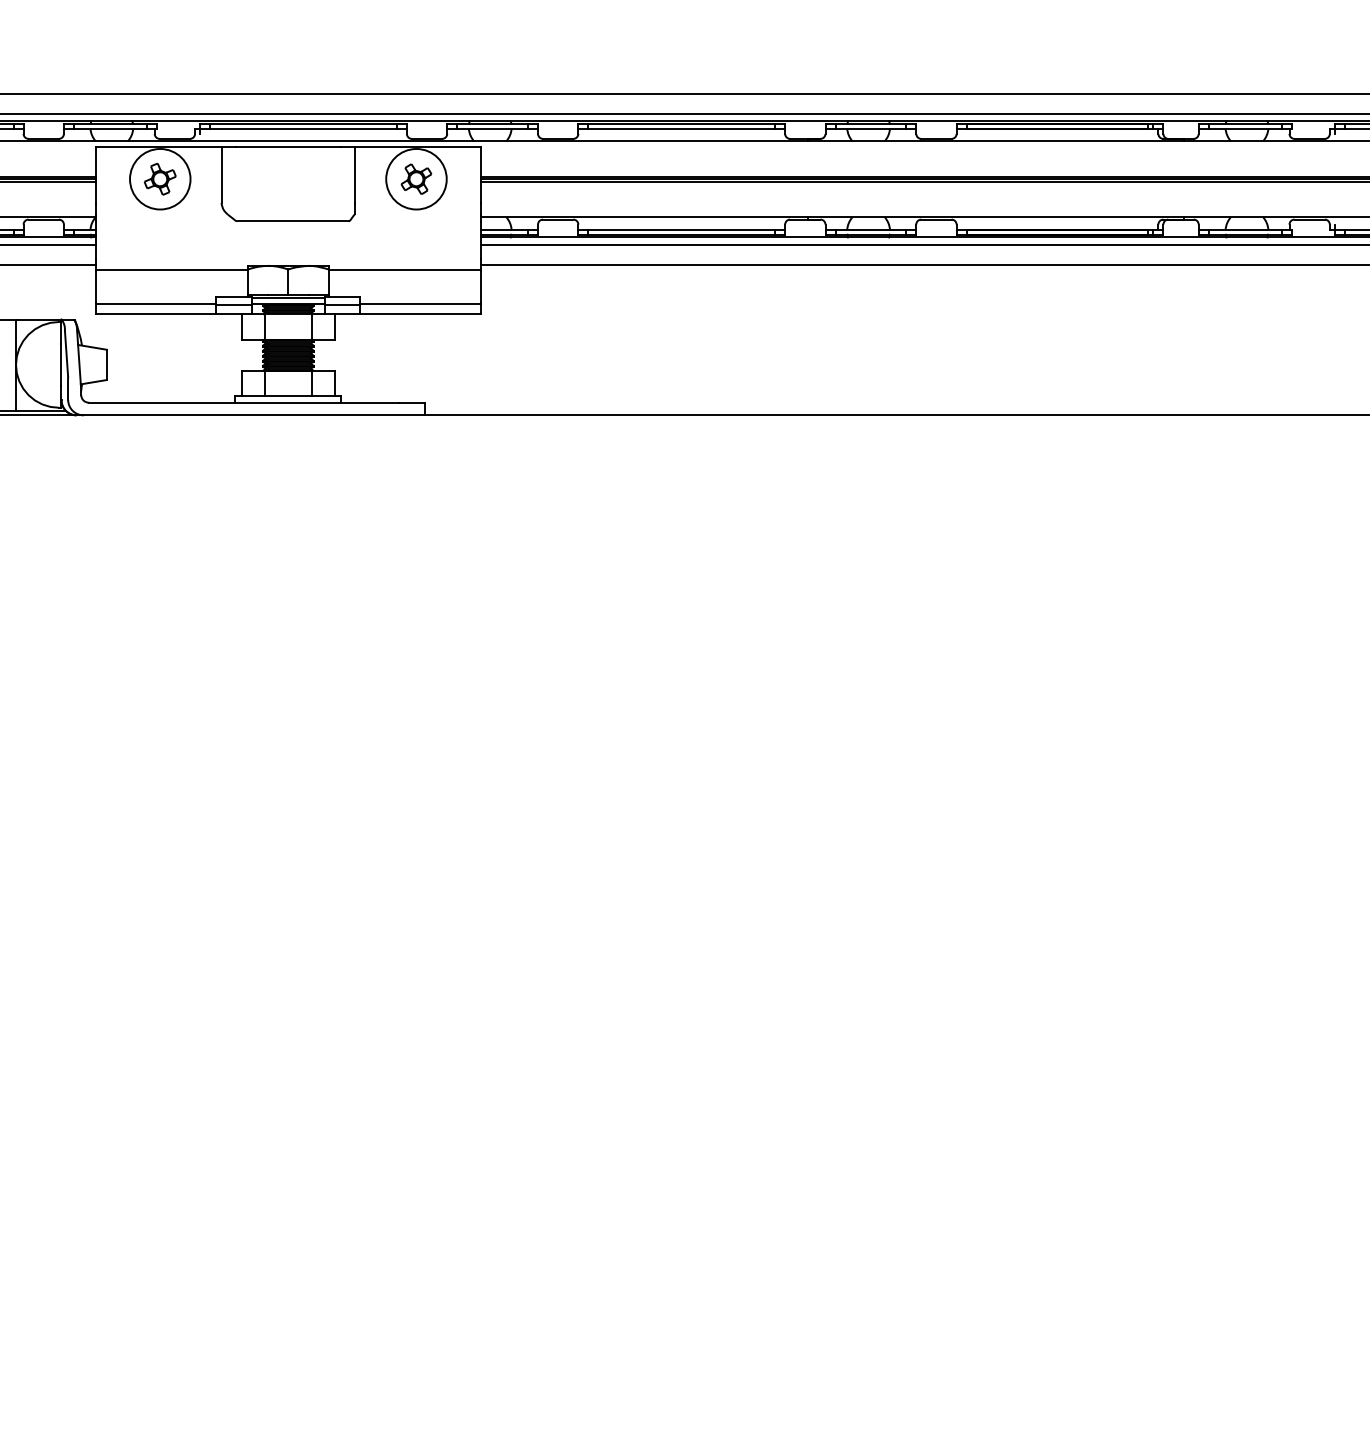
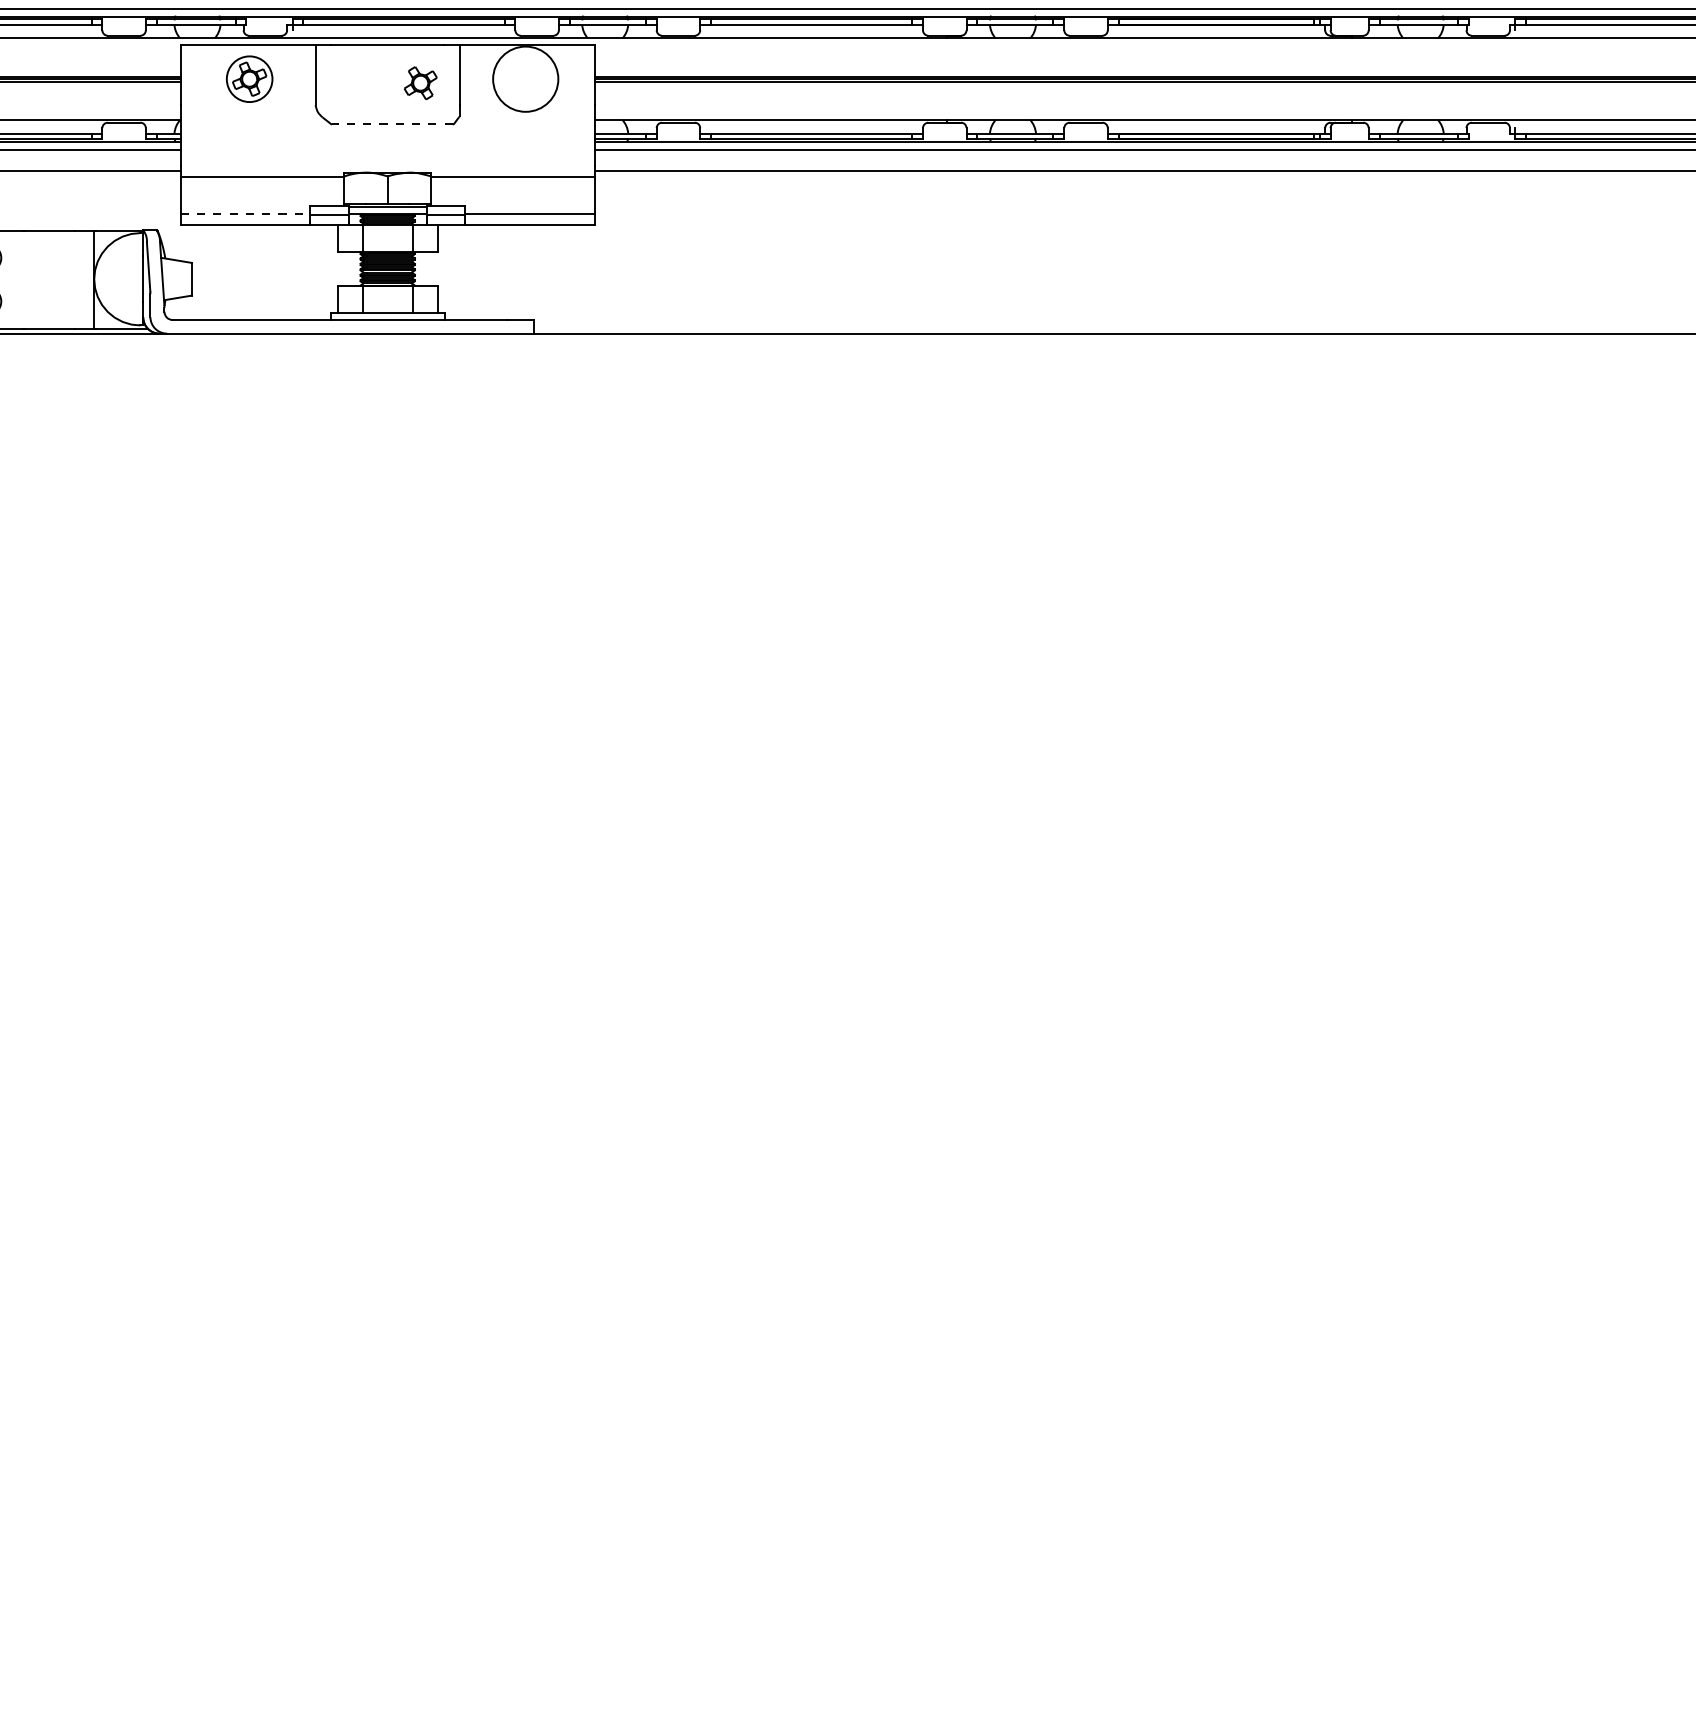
circle: (160, 178) -> (249, 78), size x0.7
part: (416, 179) -> (420, 83), moved
line: (291, 221) -> (391, 124), solid -> dashed
line: (156, 304) -> (245, 214), solid -> dashed

